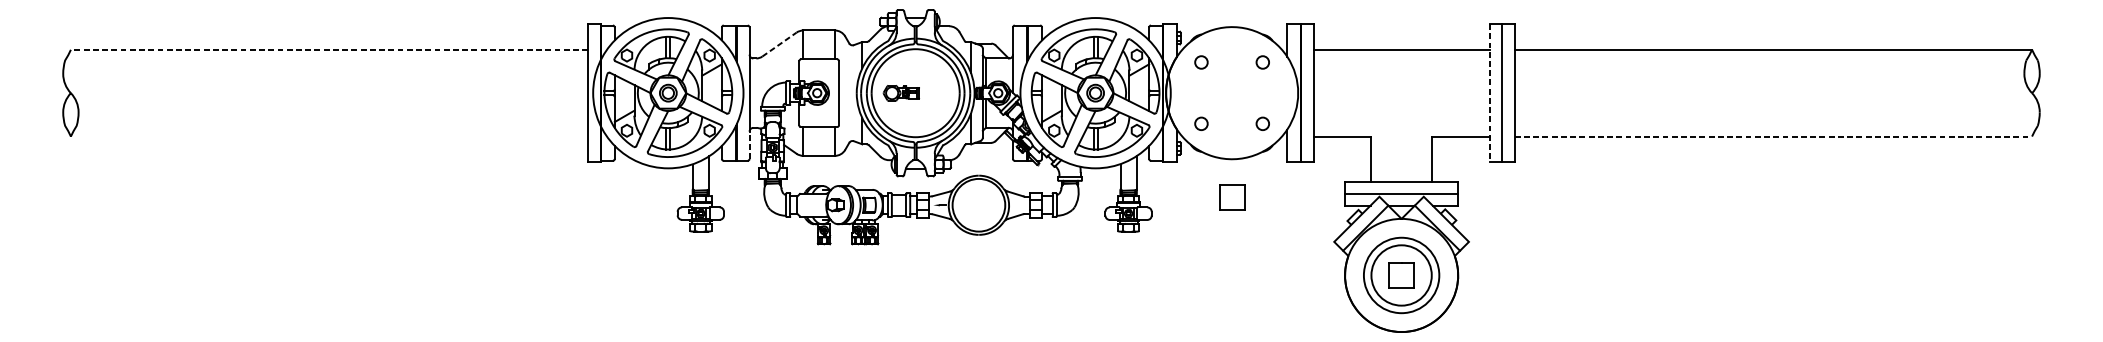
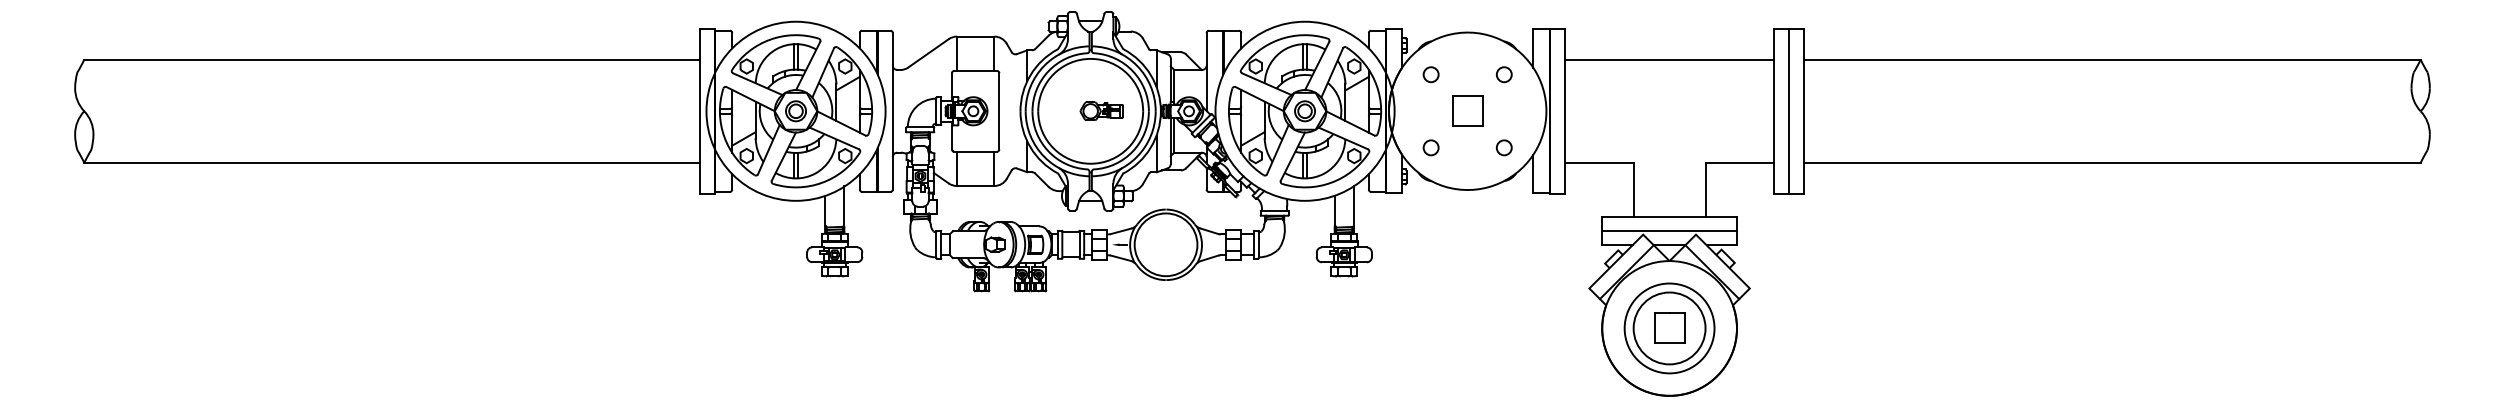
line: (779, 44) -> (928, 53), dashed -> solid
line: (328, 49) -> (391, 59), dashed -> solid
part: (901, 92) -> (1101, 110), moved
line: (1489, 93) -> (1774, 111), dashed -> solid
line: (329, 136) -> (392, 162), added
line: (1774, 136) -> (2113, 162), dashed -> solid
line: (749, 144) -> (892, 172), dashed -> solid
part: (1231, 196) -> (1467, 110), moved

